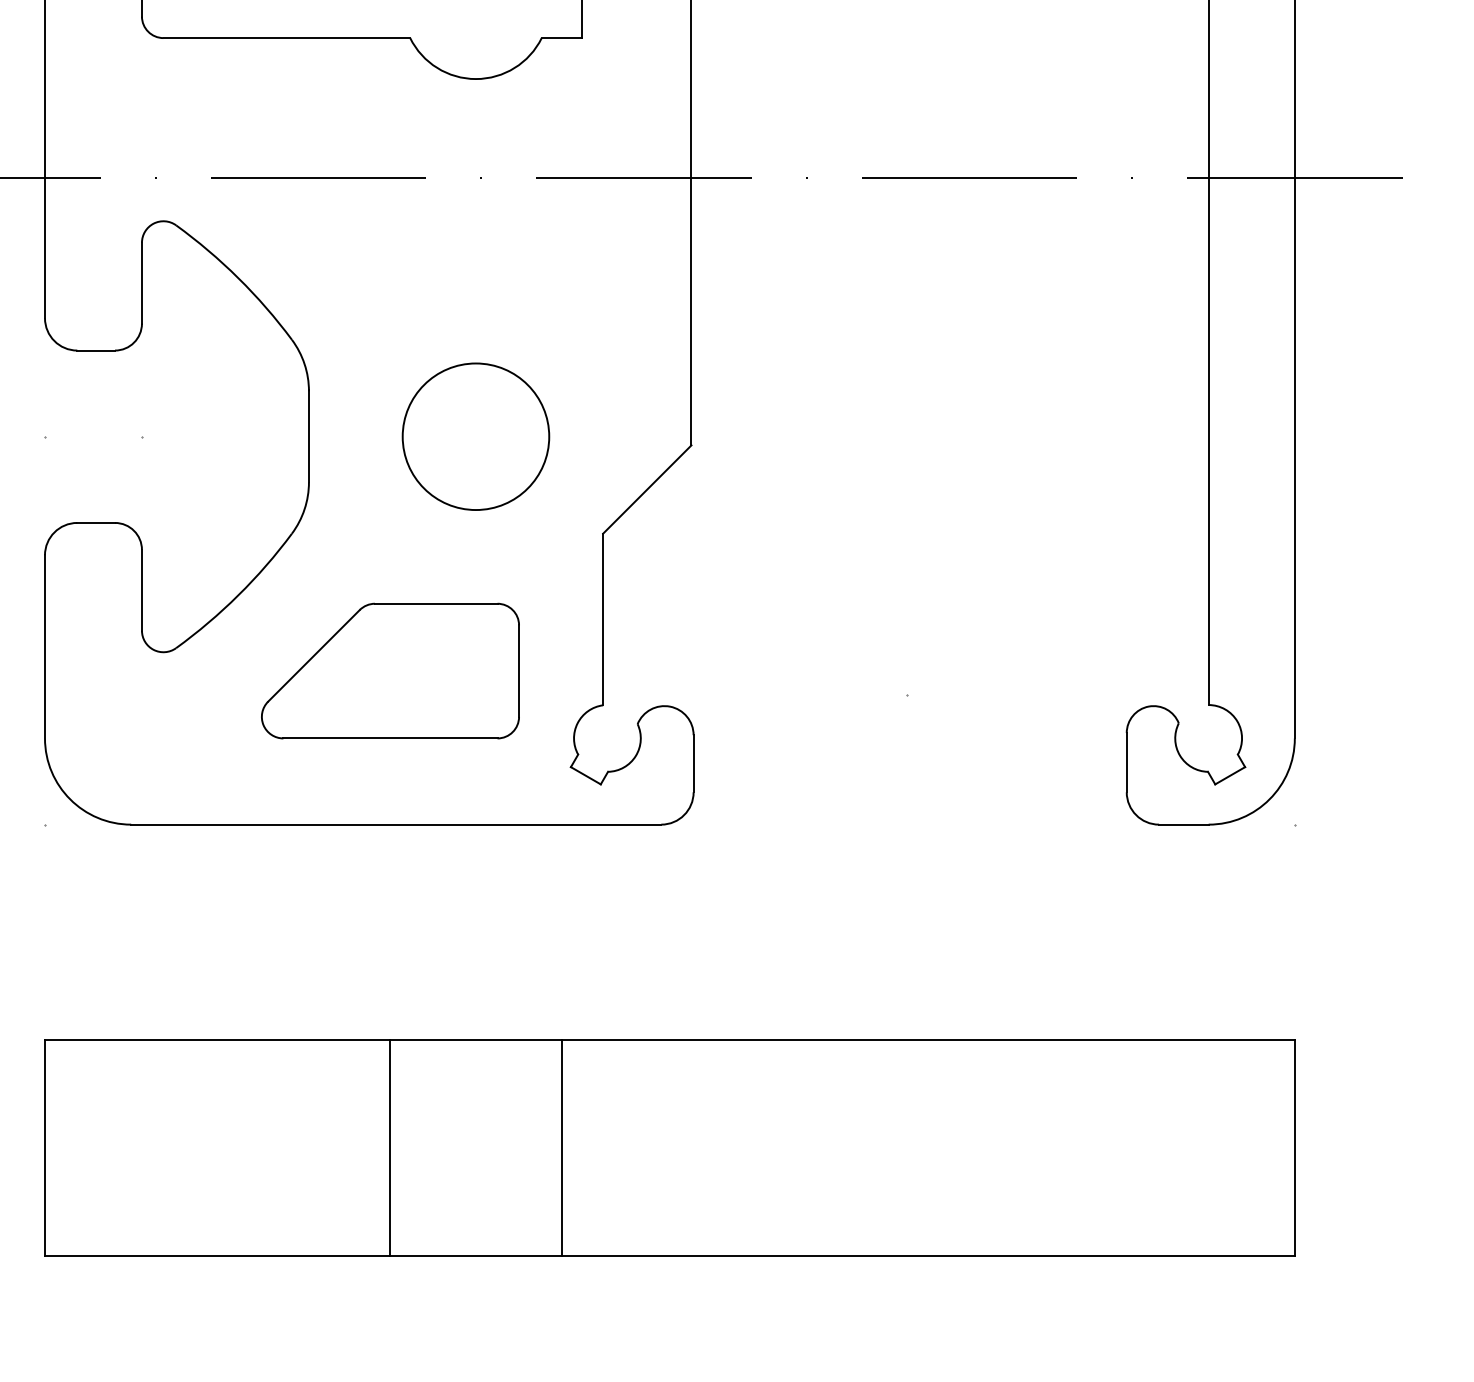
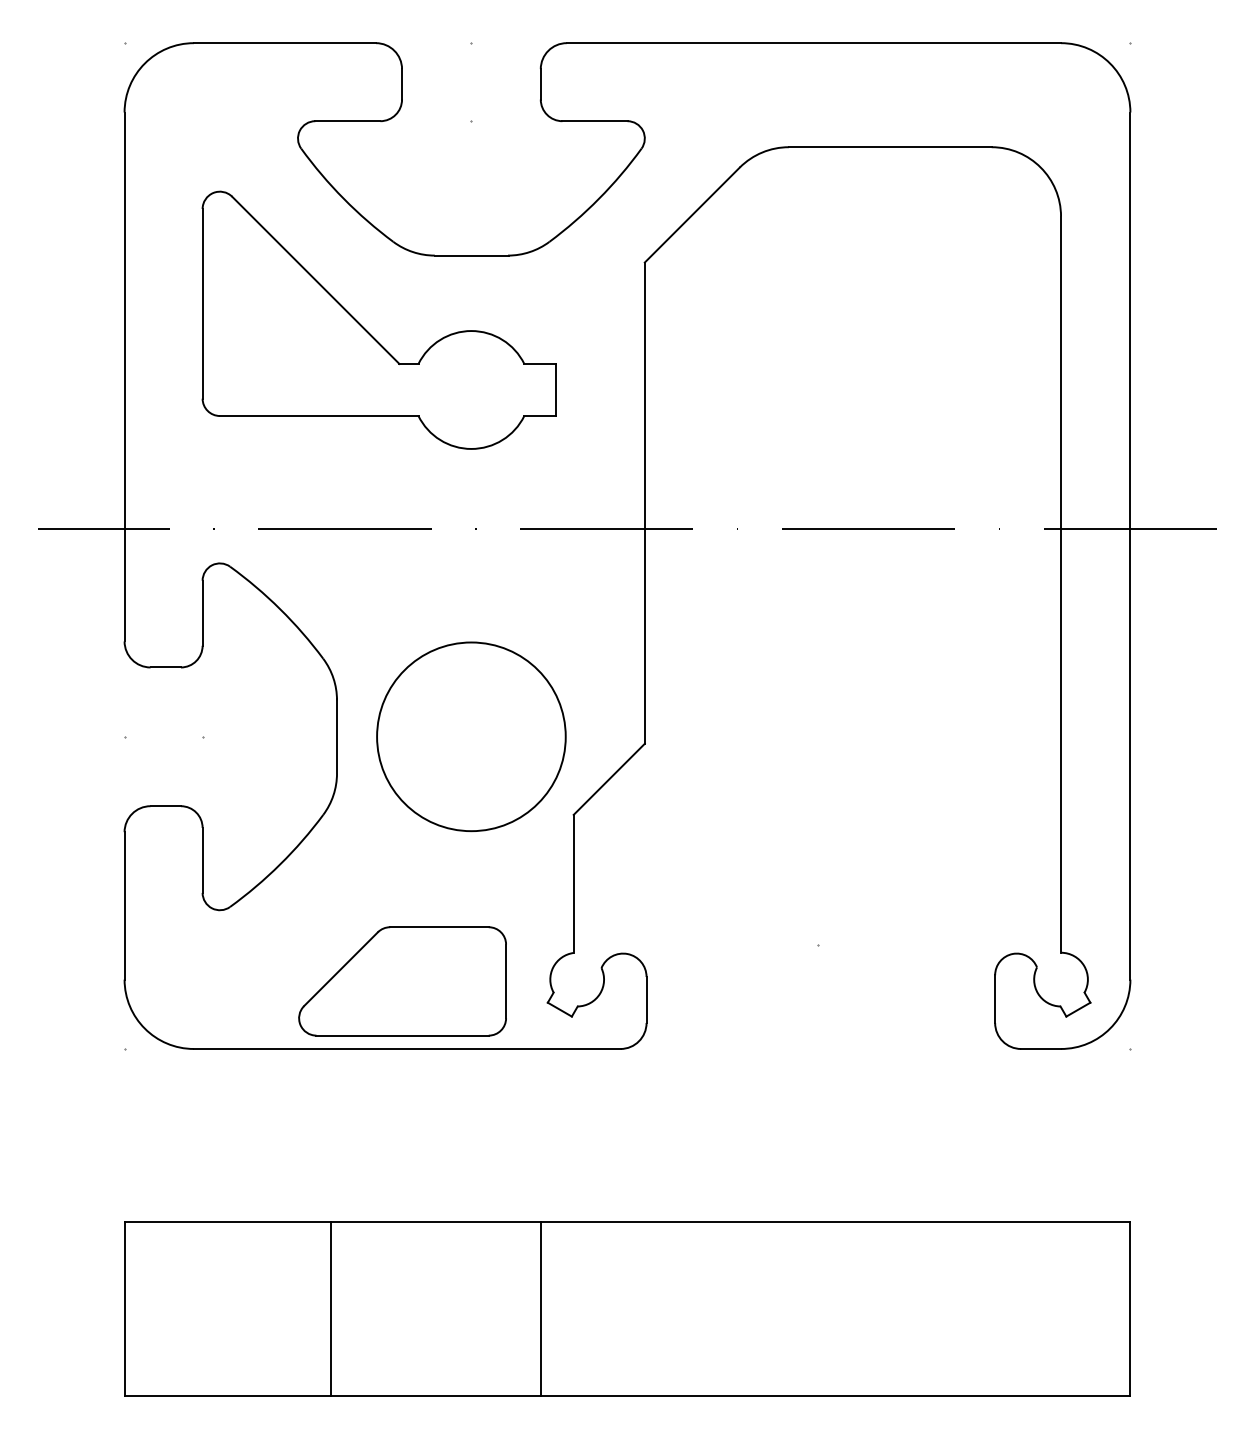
circle: (476, 436) -> (471, 736), size x1.6
part: (390, 671) -> (402, 981), moved
line: (390, 1147) -> (331, 1308), moved

